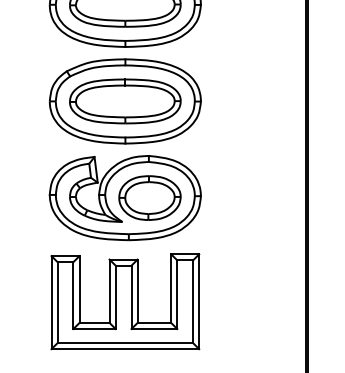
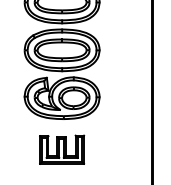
part: (124, 301) -> (61, 149), size x0.6

